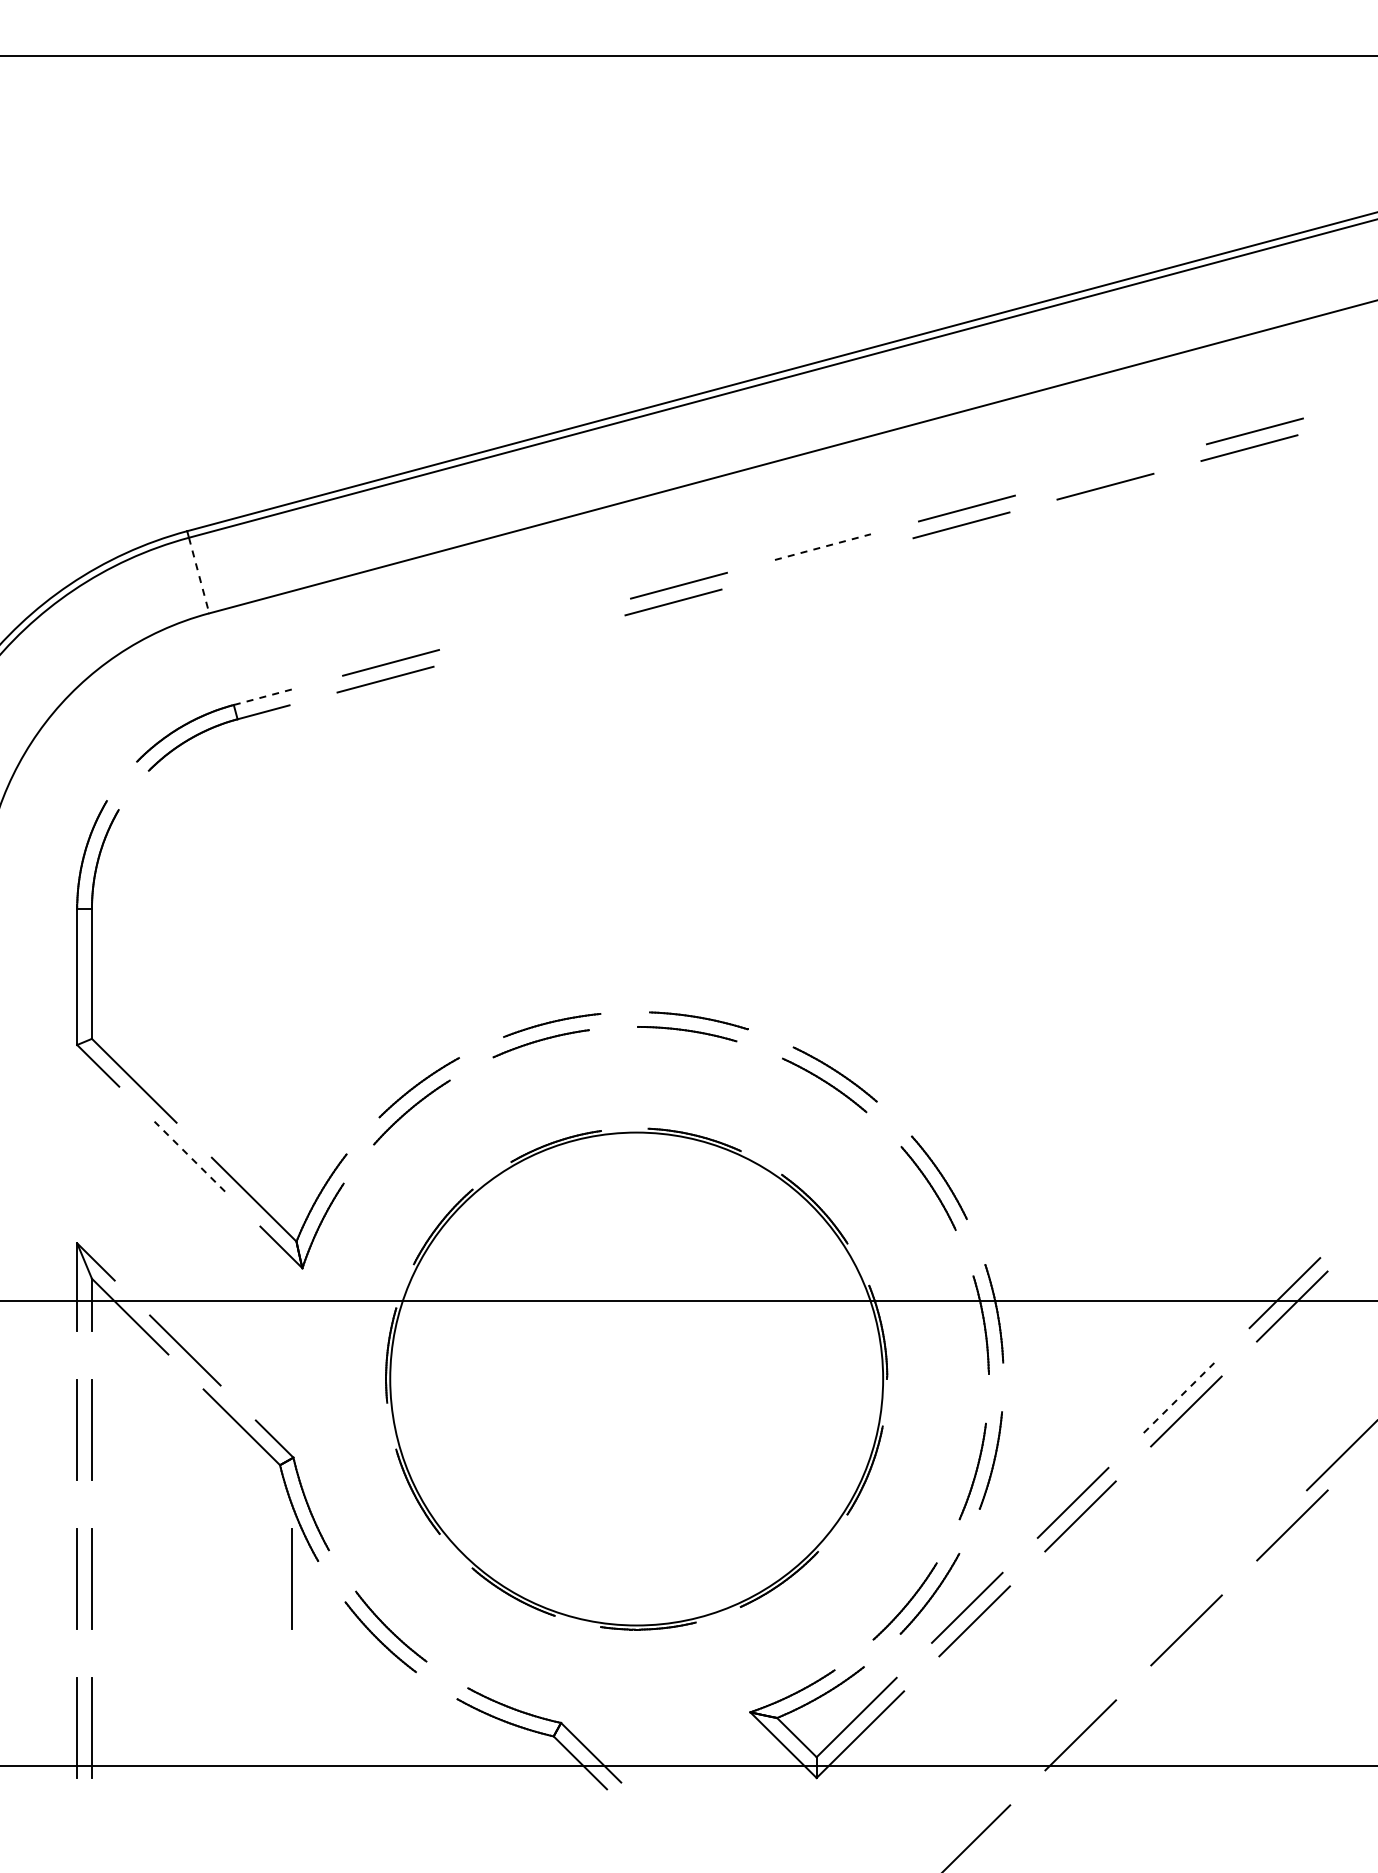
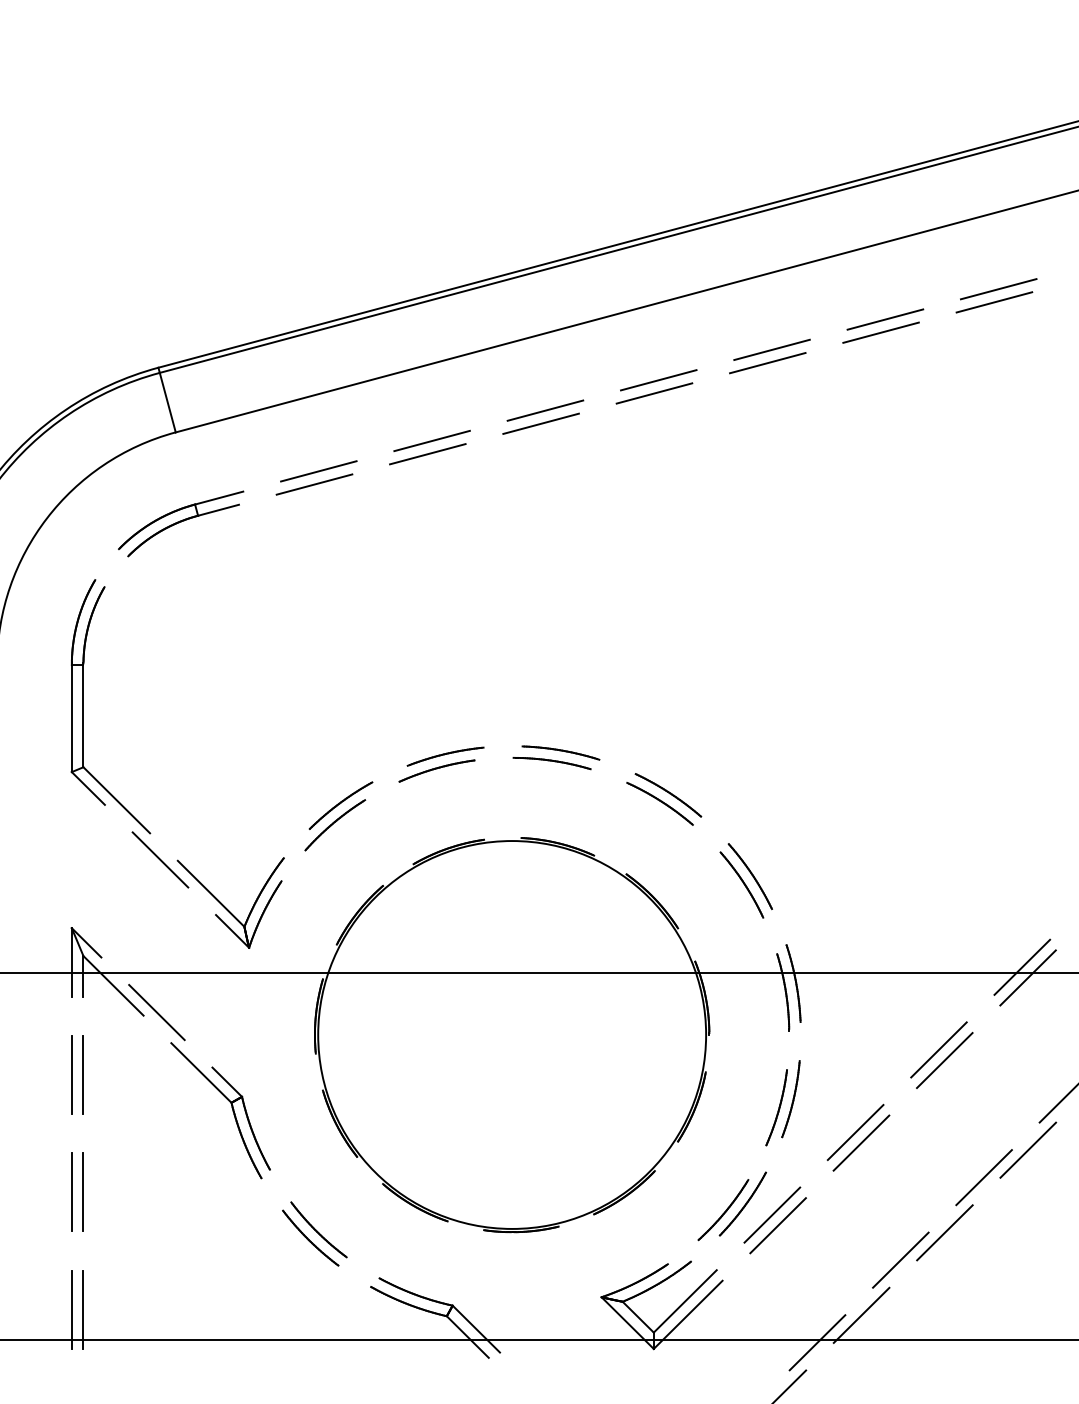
line: (1110, 469) -> (885, 319), added
line: (822, 547) -> (658, 380), dashed -> solid
line: (817, 563) -> (654, 393), added
line: (199, 576) -> (168, 403), dashed -> solid
line: (534, 624) -> (431, 441), added
line: (529, 640) -> (427, 453), added
line: (264, 696) -> (219, 497), dashed -> solid
line: (189, 1156) -> (160, 859), dashed -> solid
line: (1179, 1398) -> (939, 1050), dashed -> solid
line: (1236, 1560) -> (984, 1177), added
line: (291, 1578) -> (240, 1191), removed
line: (1130, 1665) -> (900, 1260), added
line: (1024, 1770) -> (817, 1343), added

